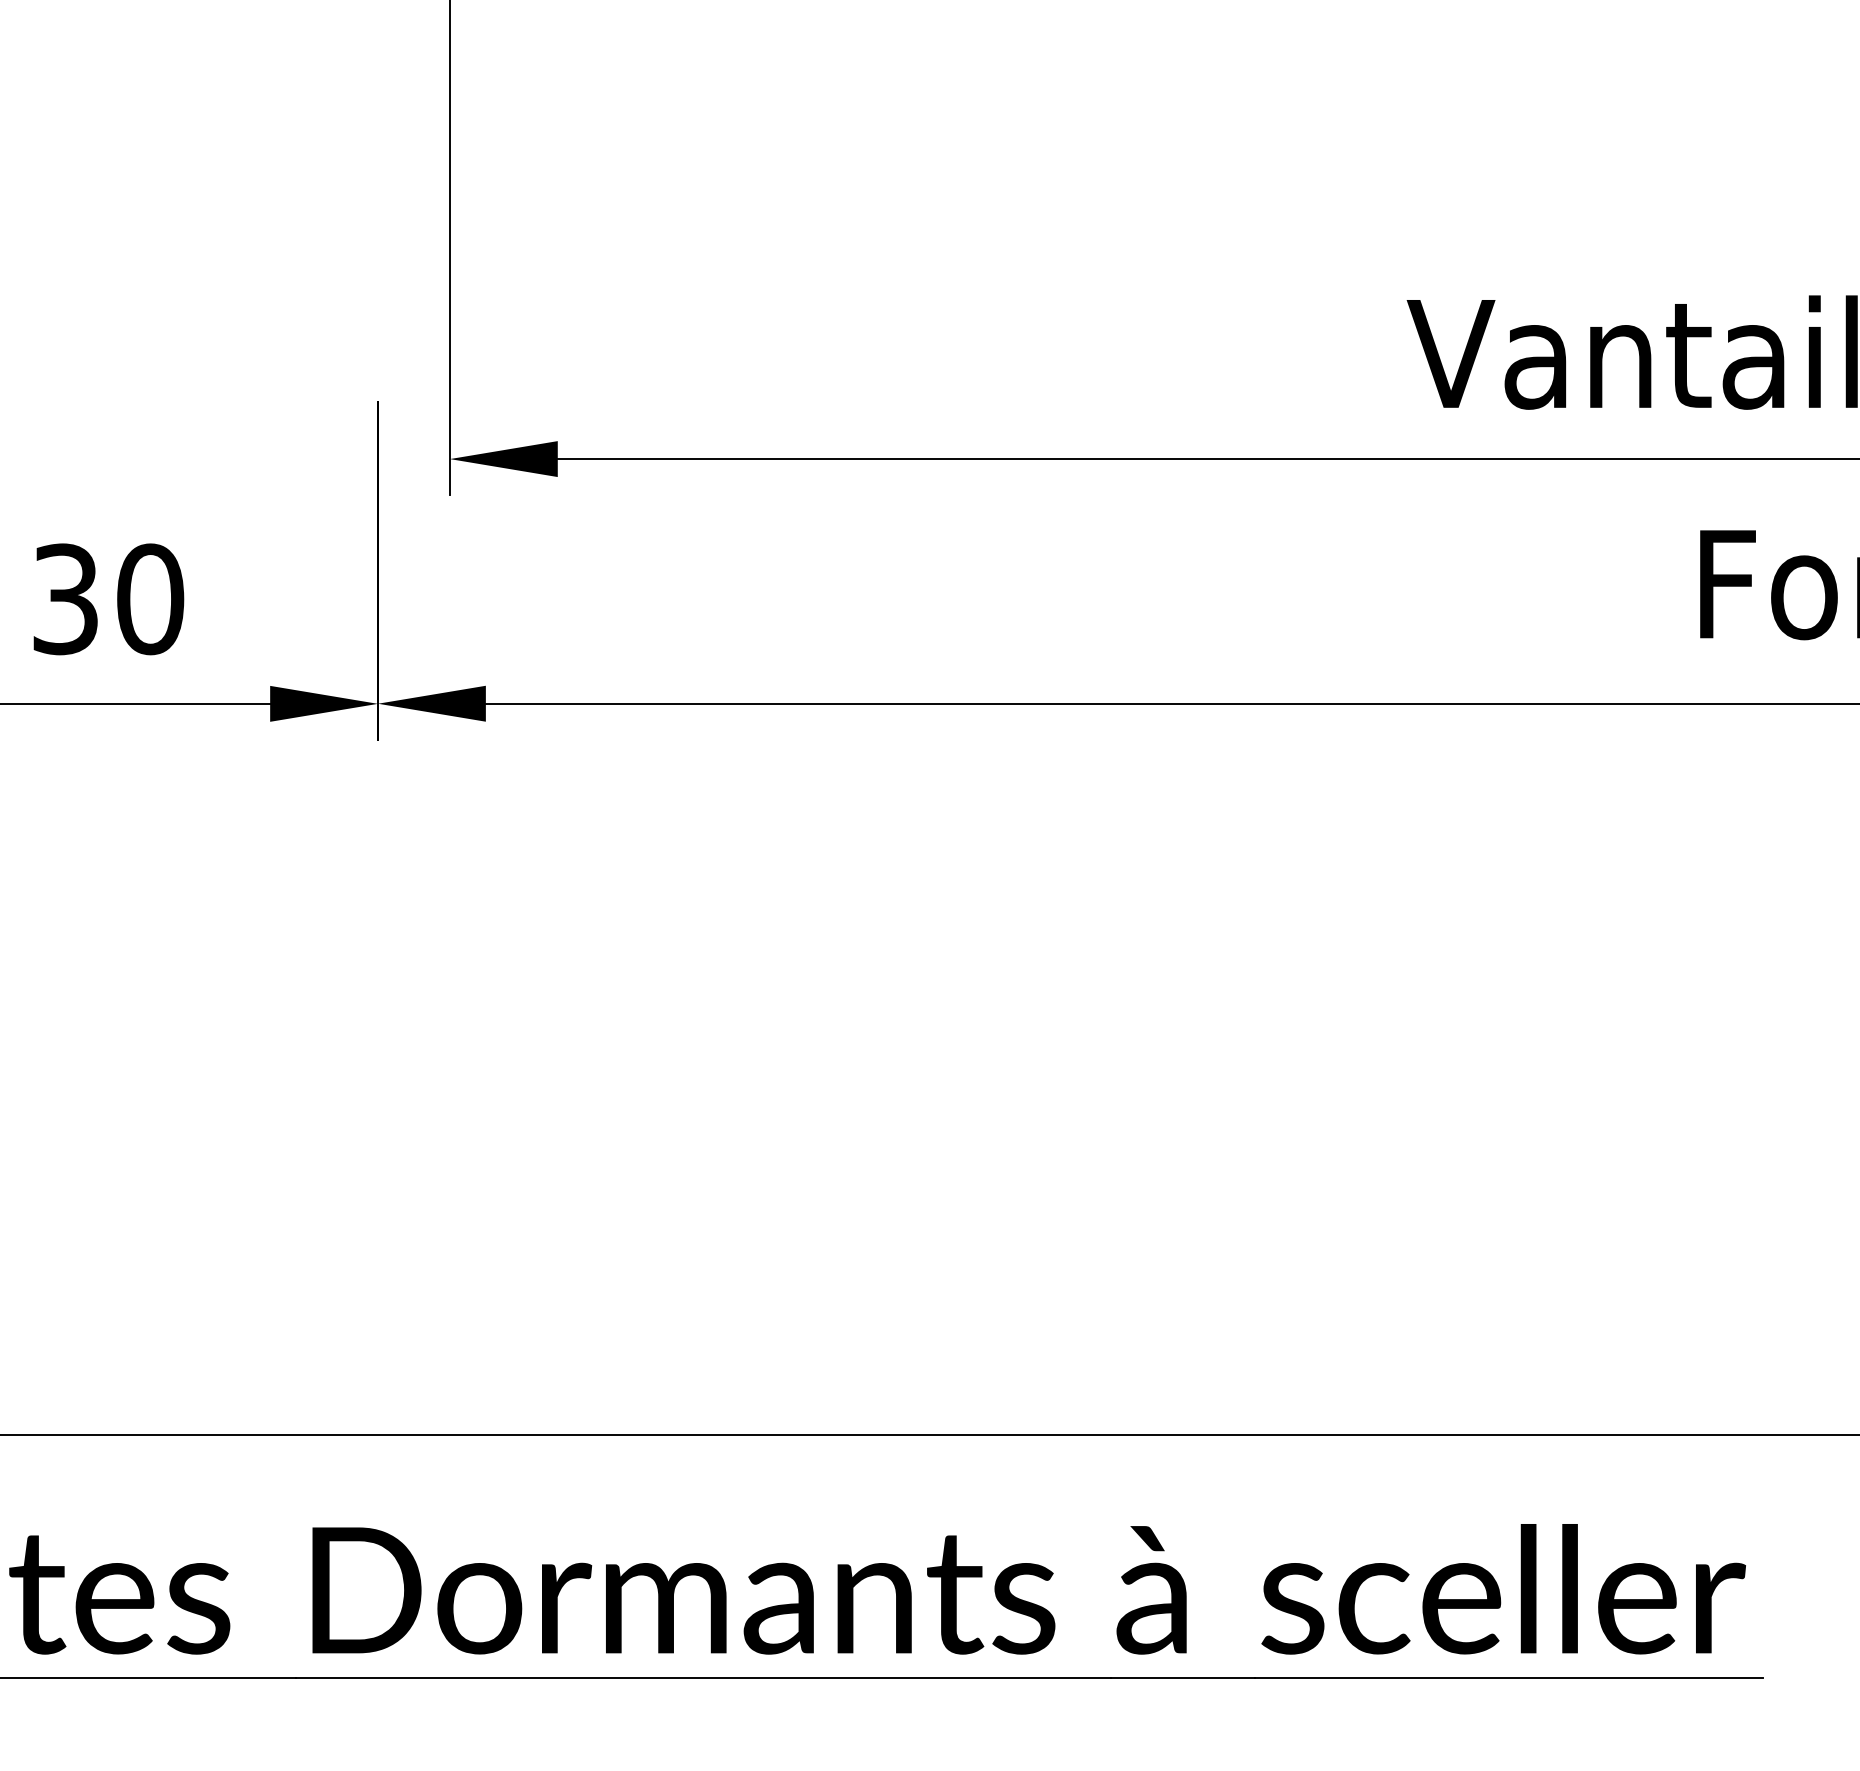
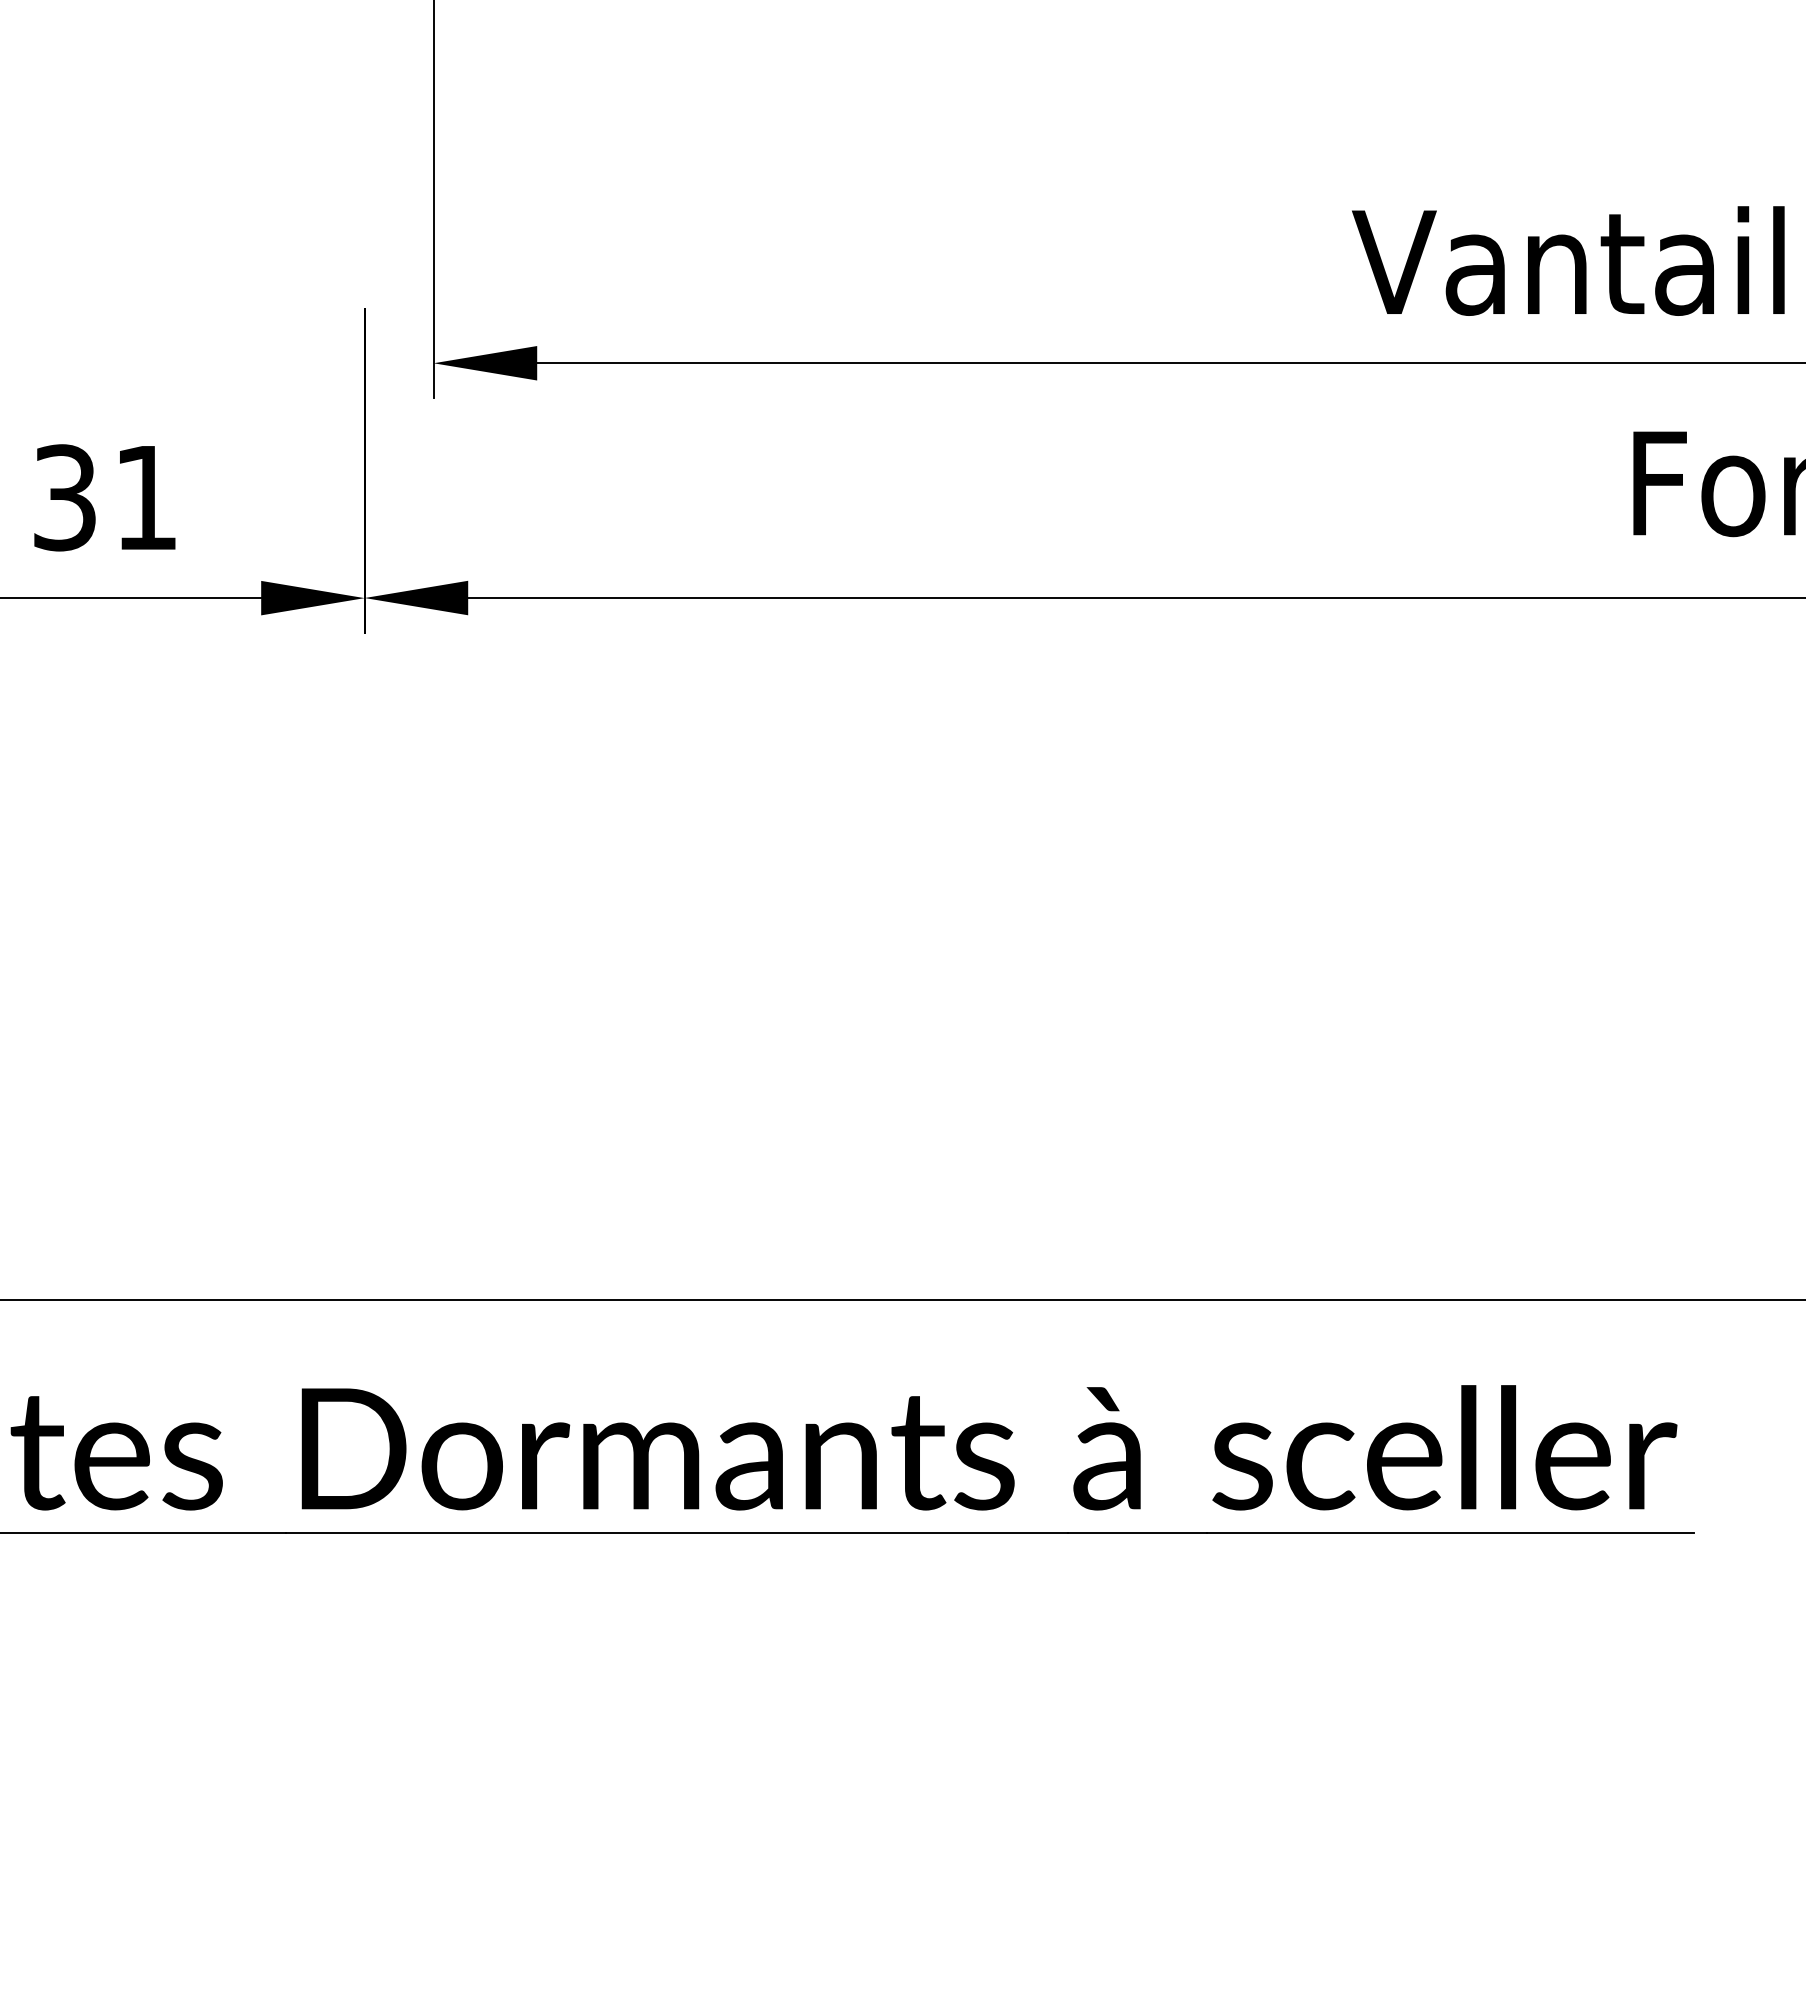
text: (150, 598) -> (146, 497), 30 -> 31

